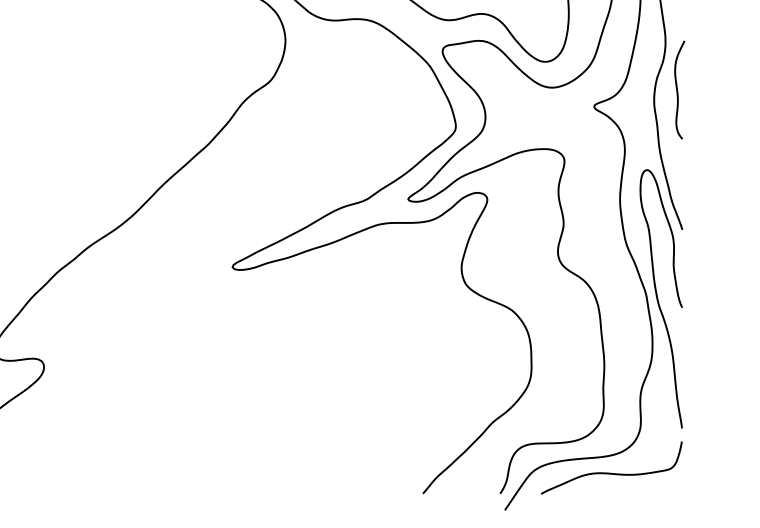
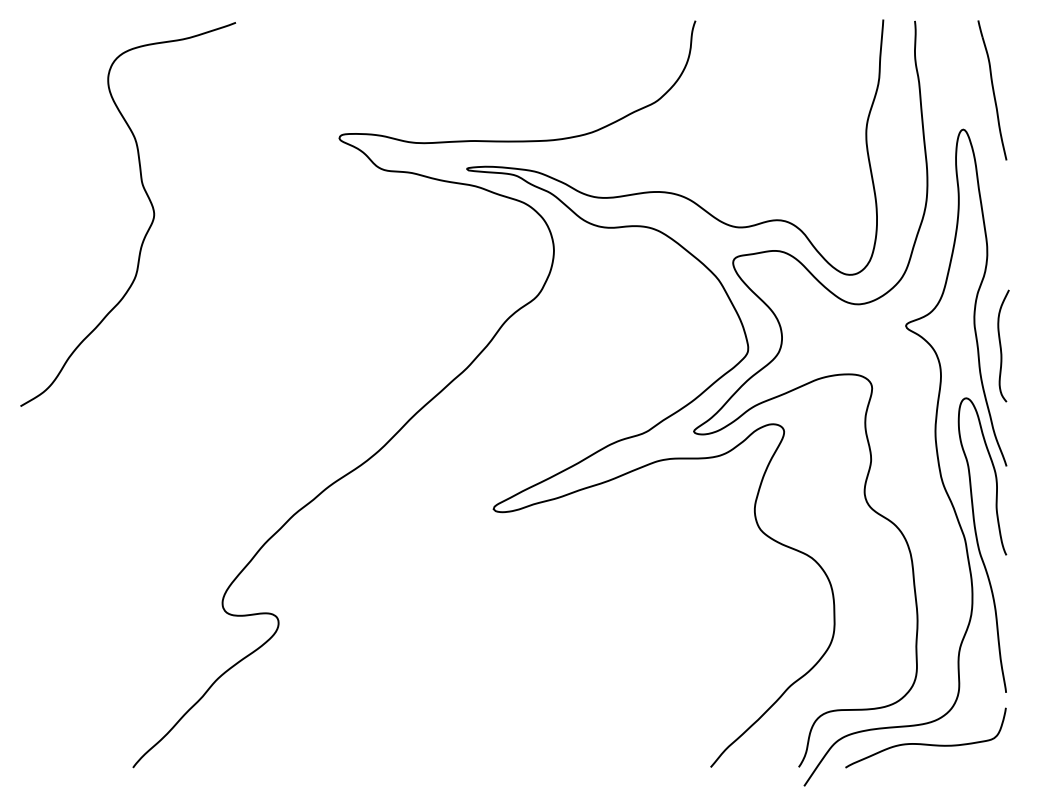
curve: (677, 89) -> (1001, 345), moved

